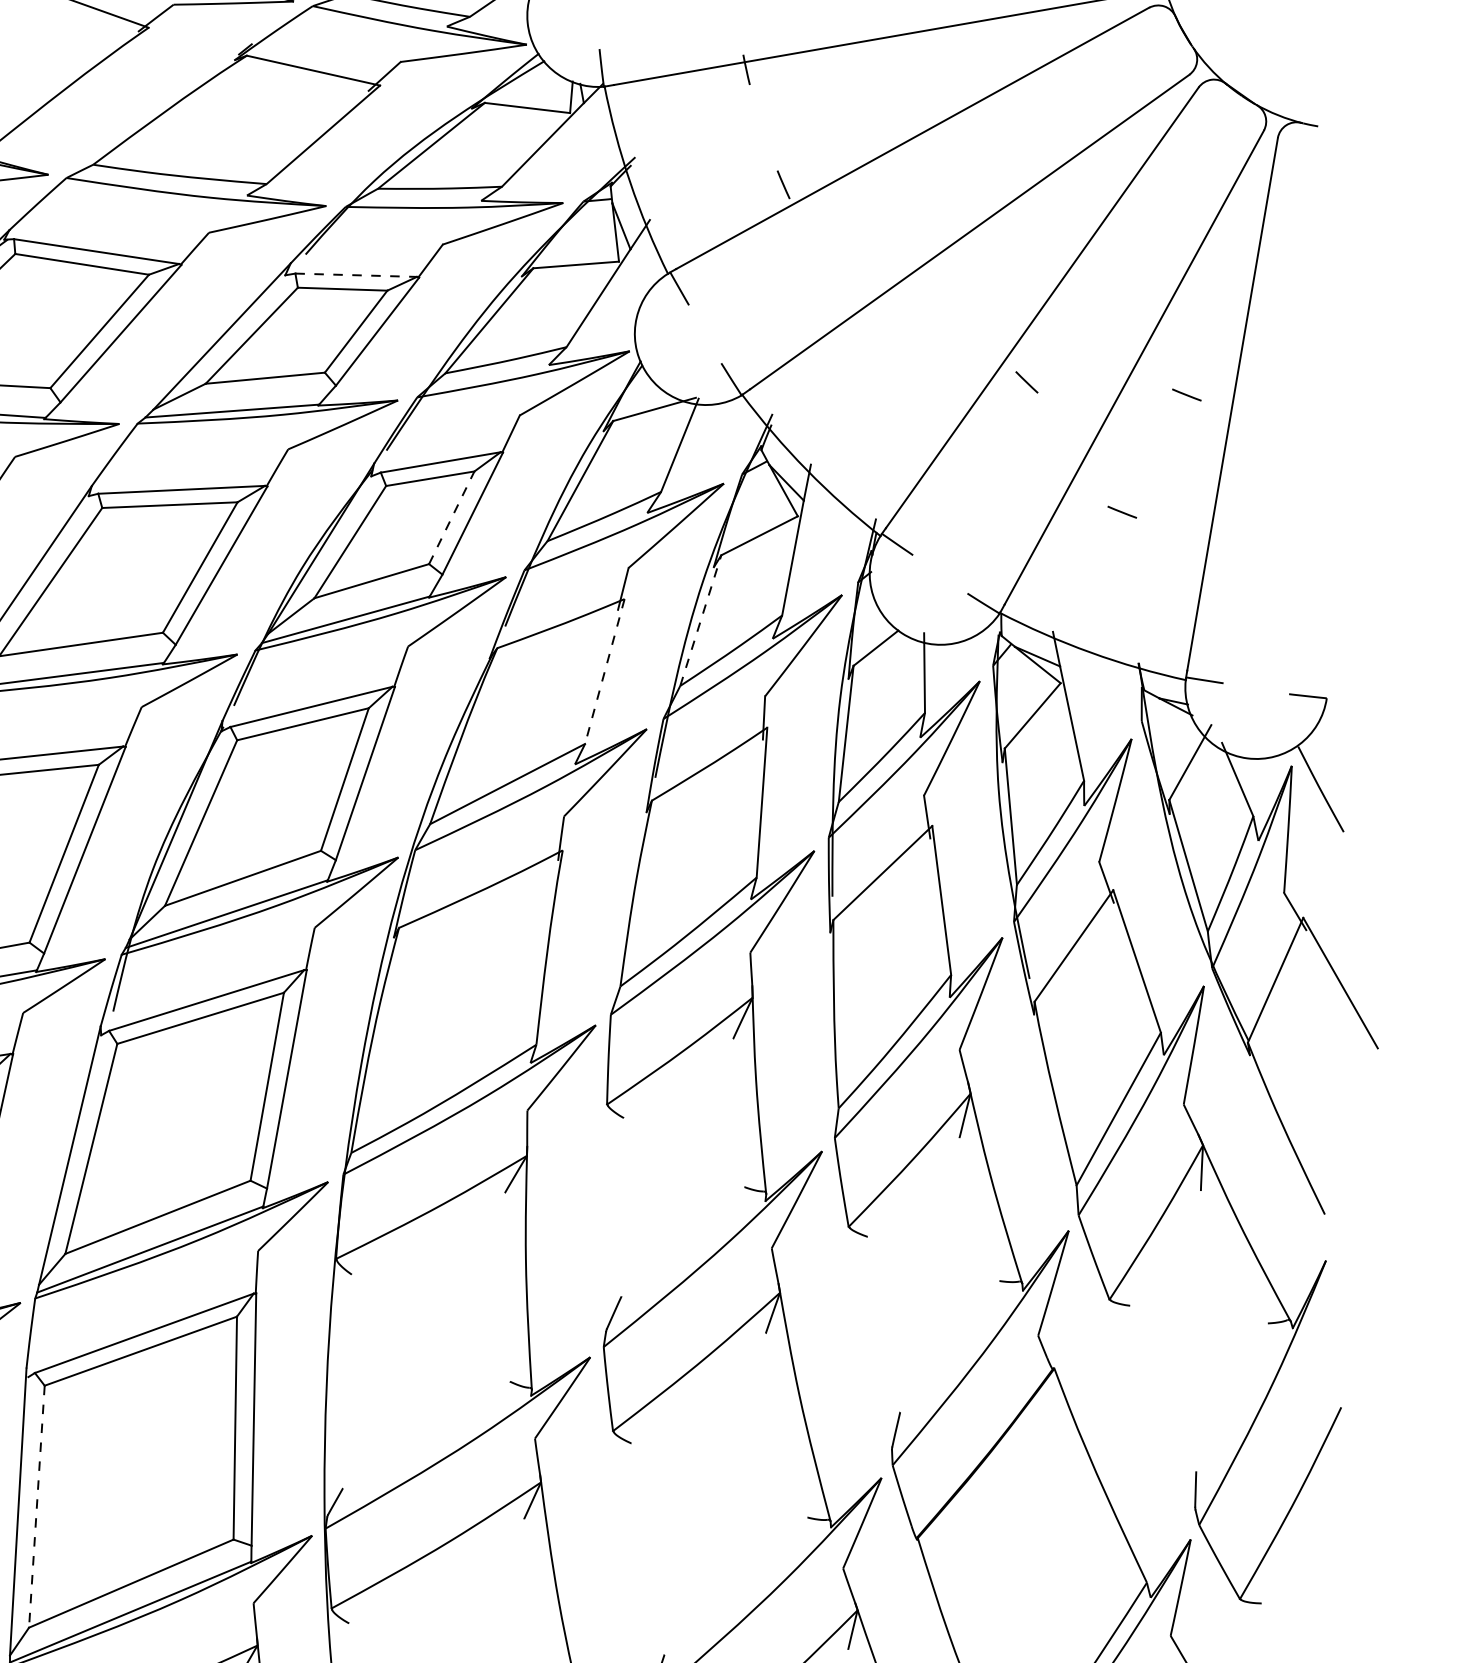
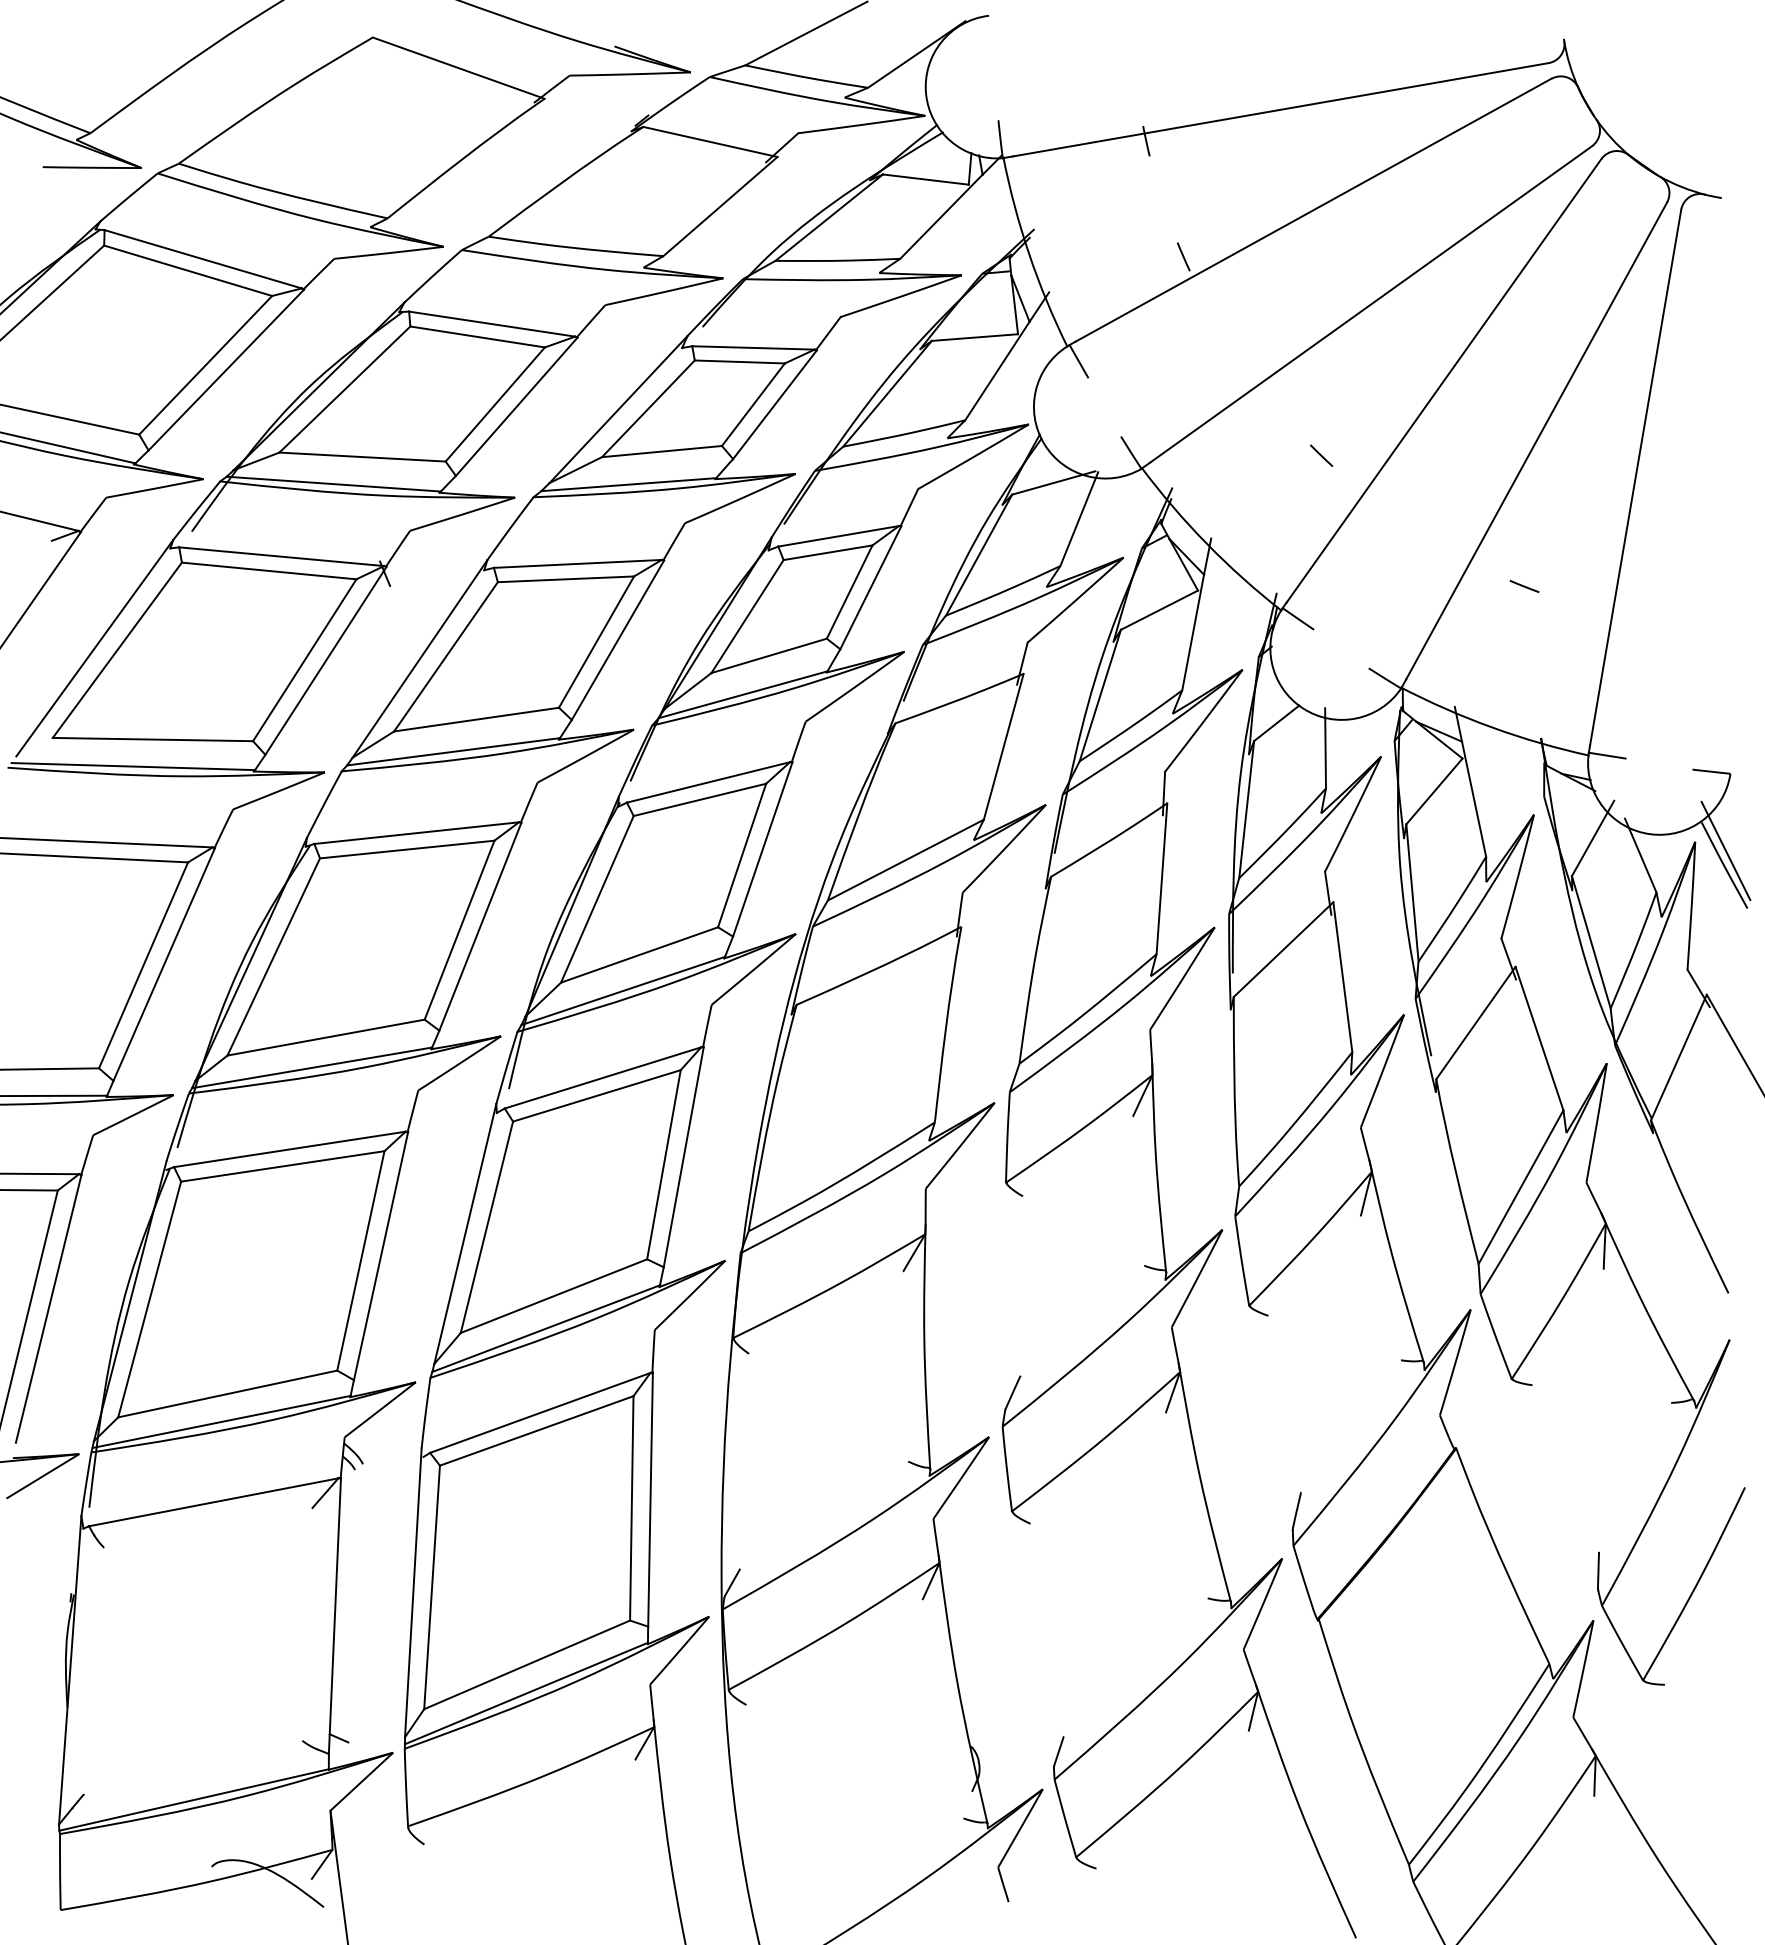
line: (356, 274) -> (753, 347), dashed -> solid
line: (1026, 382) -> (1321, 455), moved
line: (1186, 395) -> (1589, 468), removed
line: (451, 518) -> (849, 592), dashed -> solid
line: (700, 620) -> (1100, 695), dashed -> solid
line: (604, 671) -> (1003, 746), dashed -> solid
line: (1321, 774) -> (1725, 850), added
line: (37, 1506) -> (432, 1587), dashed -> solid

